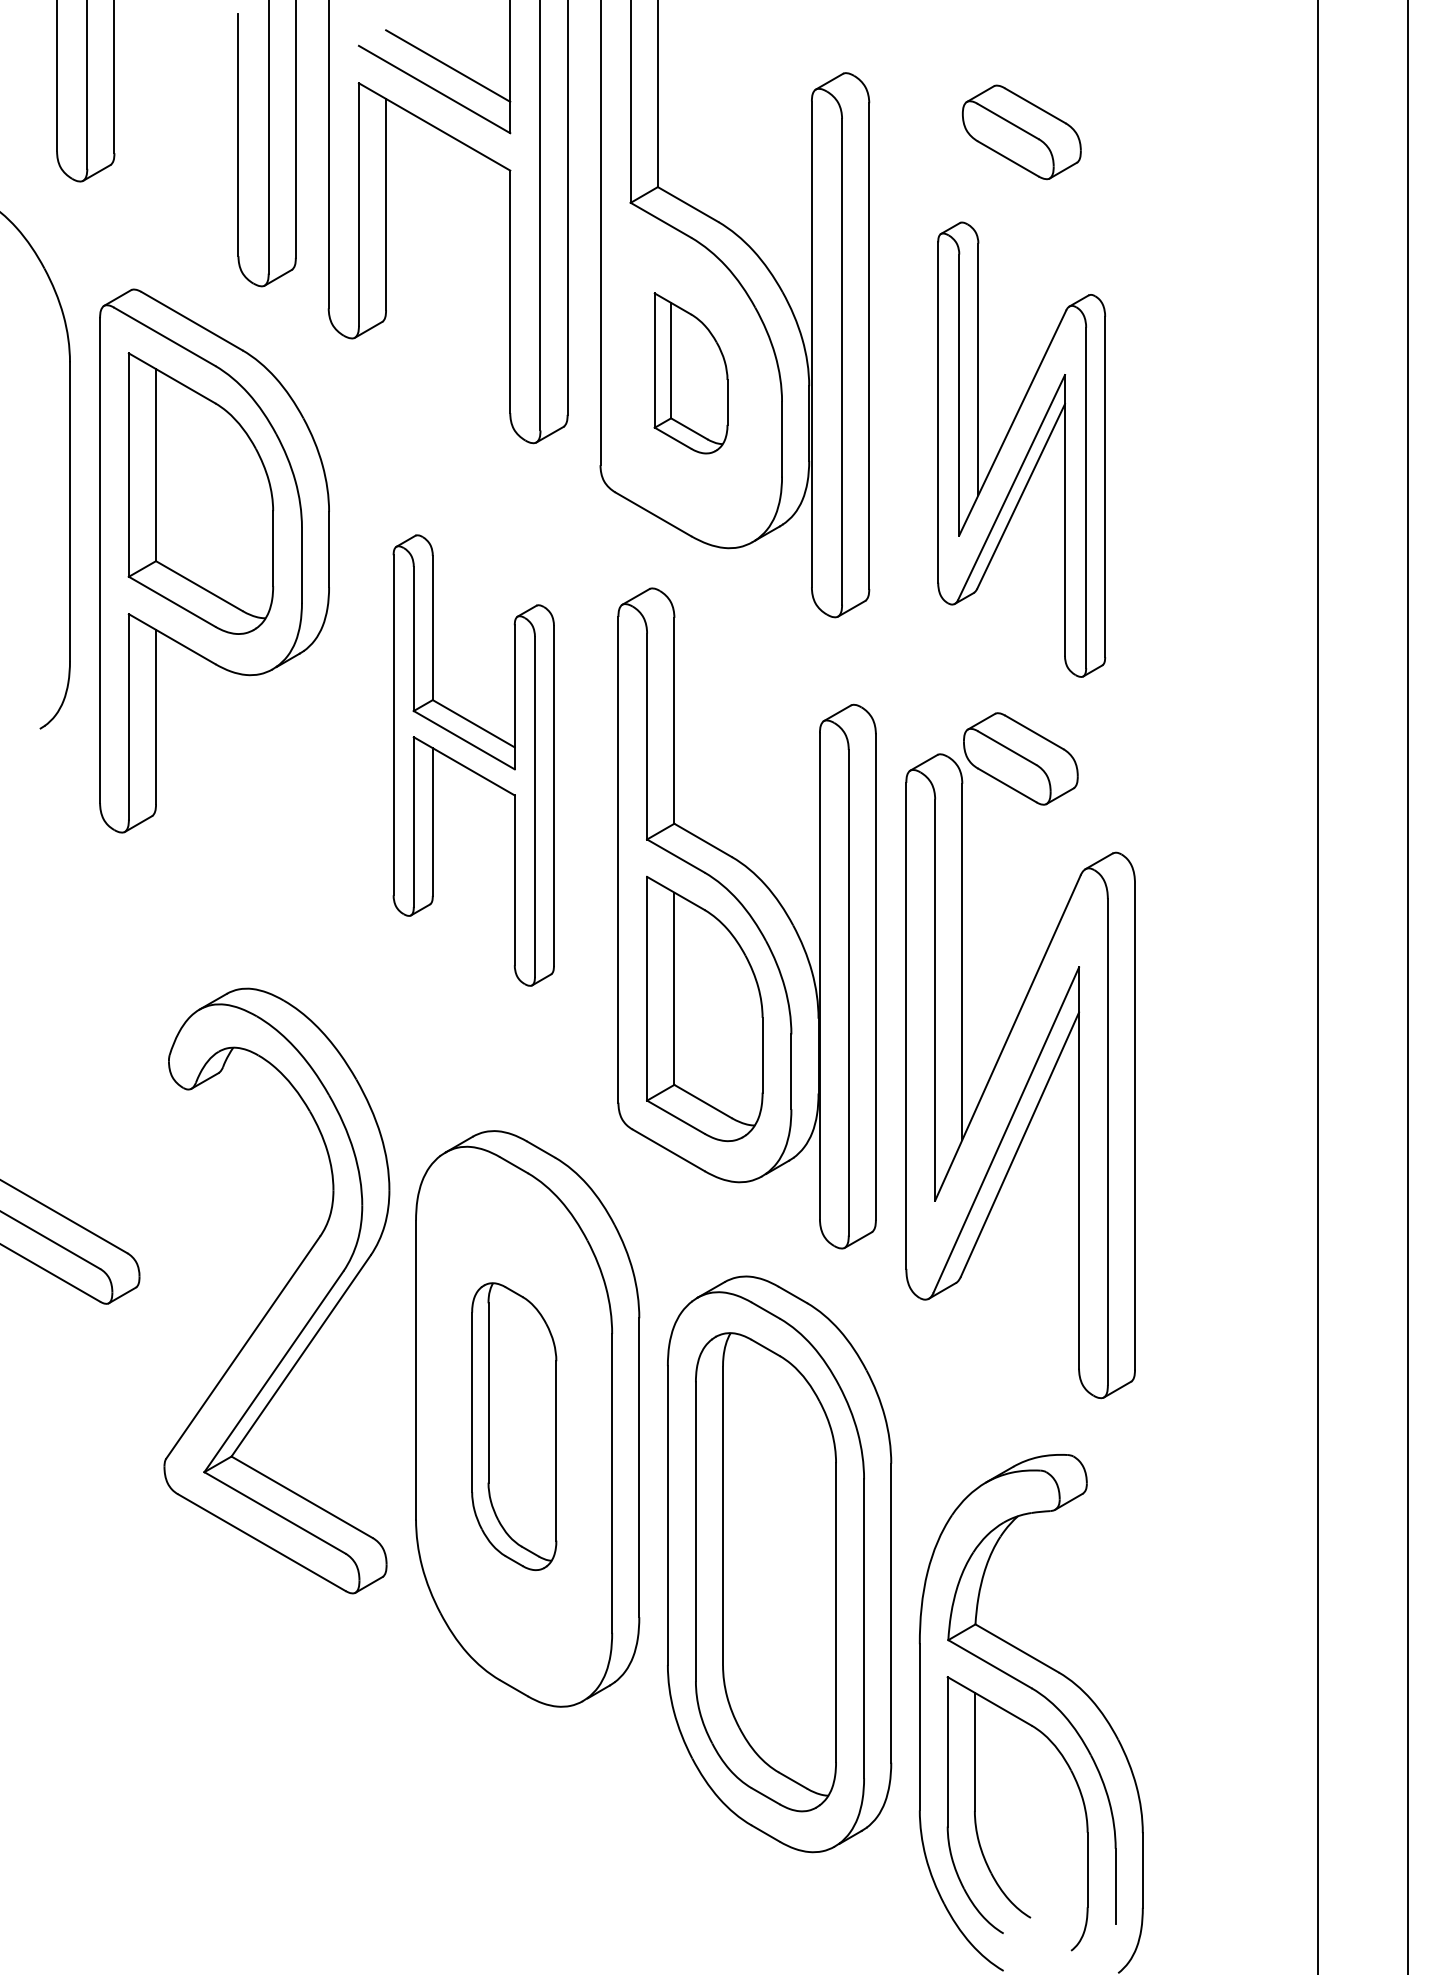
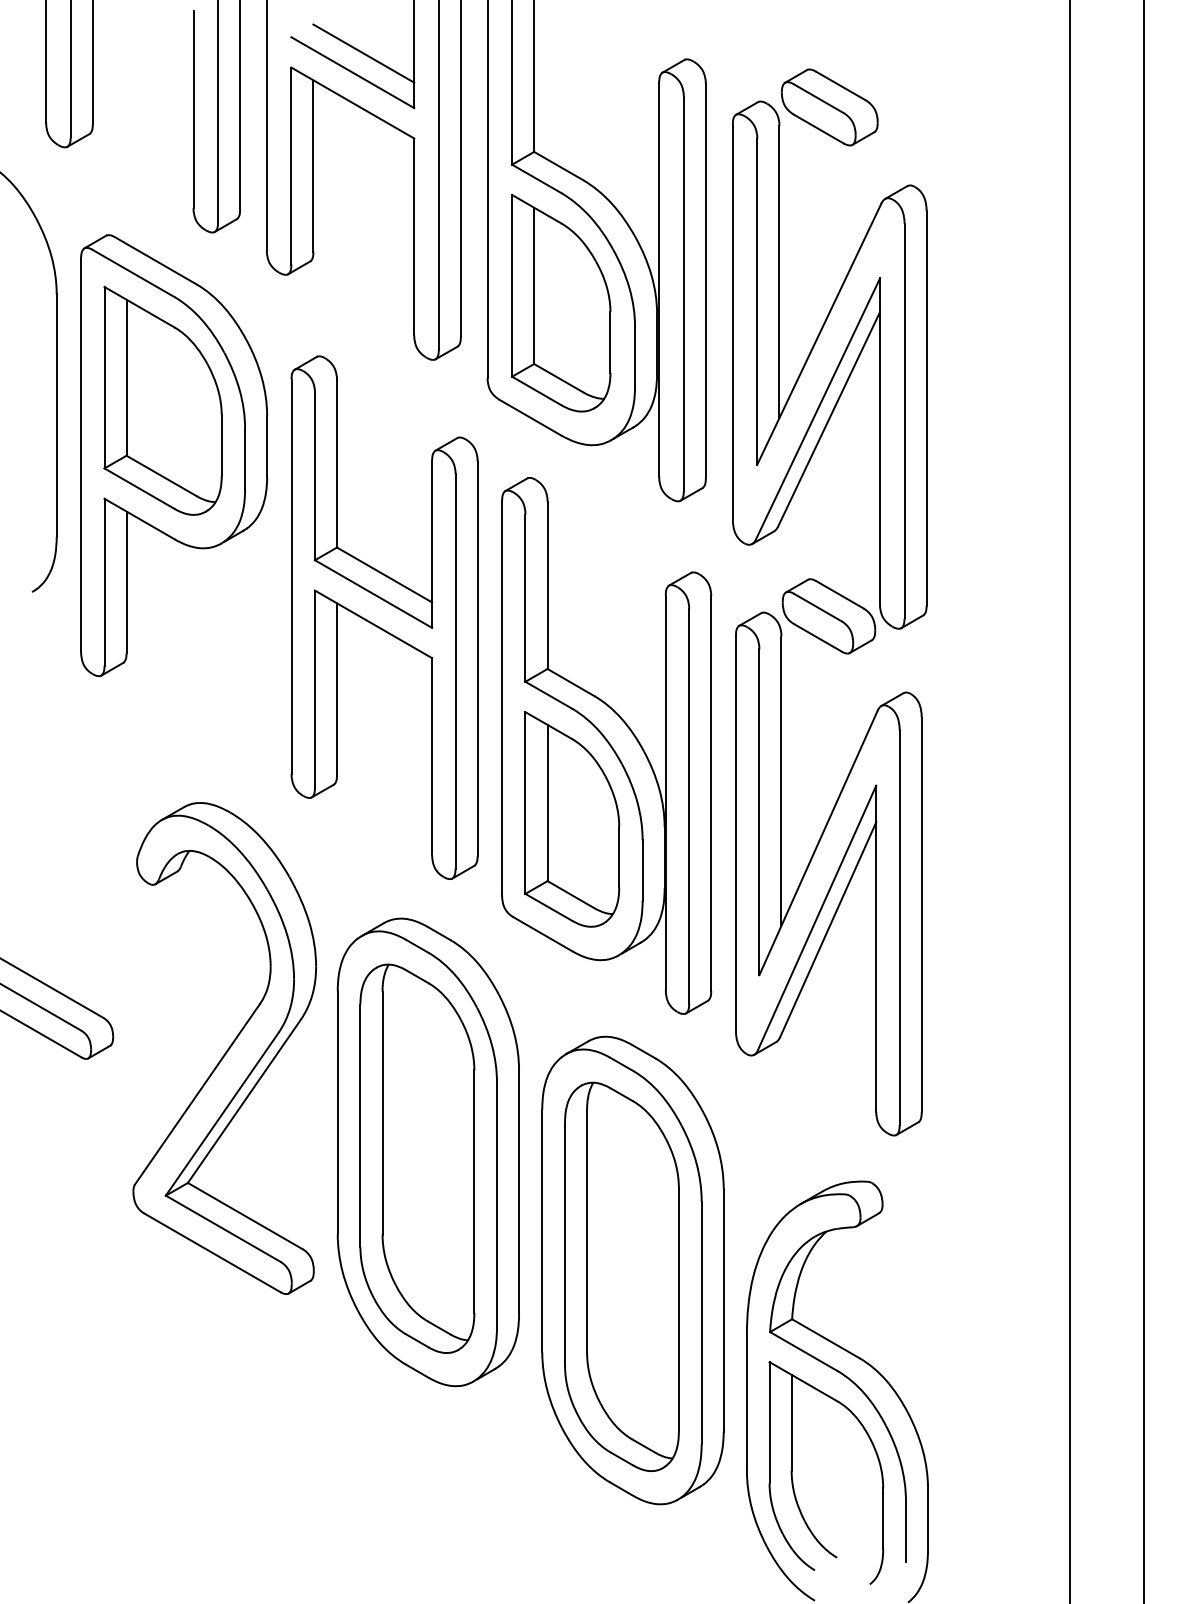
part: (690, 373) -> (560, 303), size x1.67
part: (1021, 449) -> (829, 365), size x1.43
part: (473, 760) -> (384, 617), size x1.43
part: (514, 1426) -> (417, 1158), size x1.67

